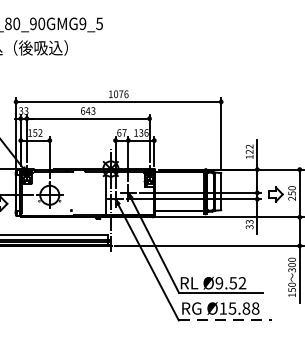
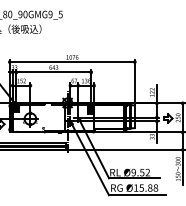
line: (225, 320) -> (137, 195), dashed -> solid

